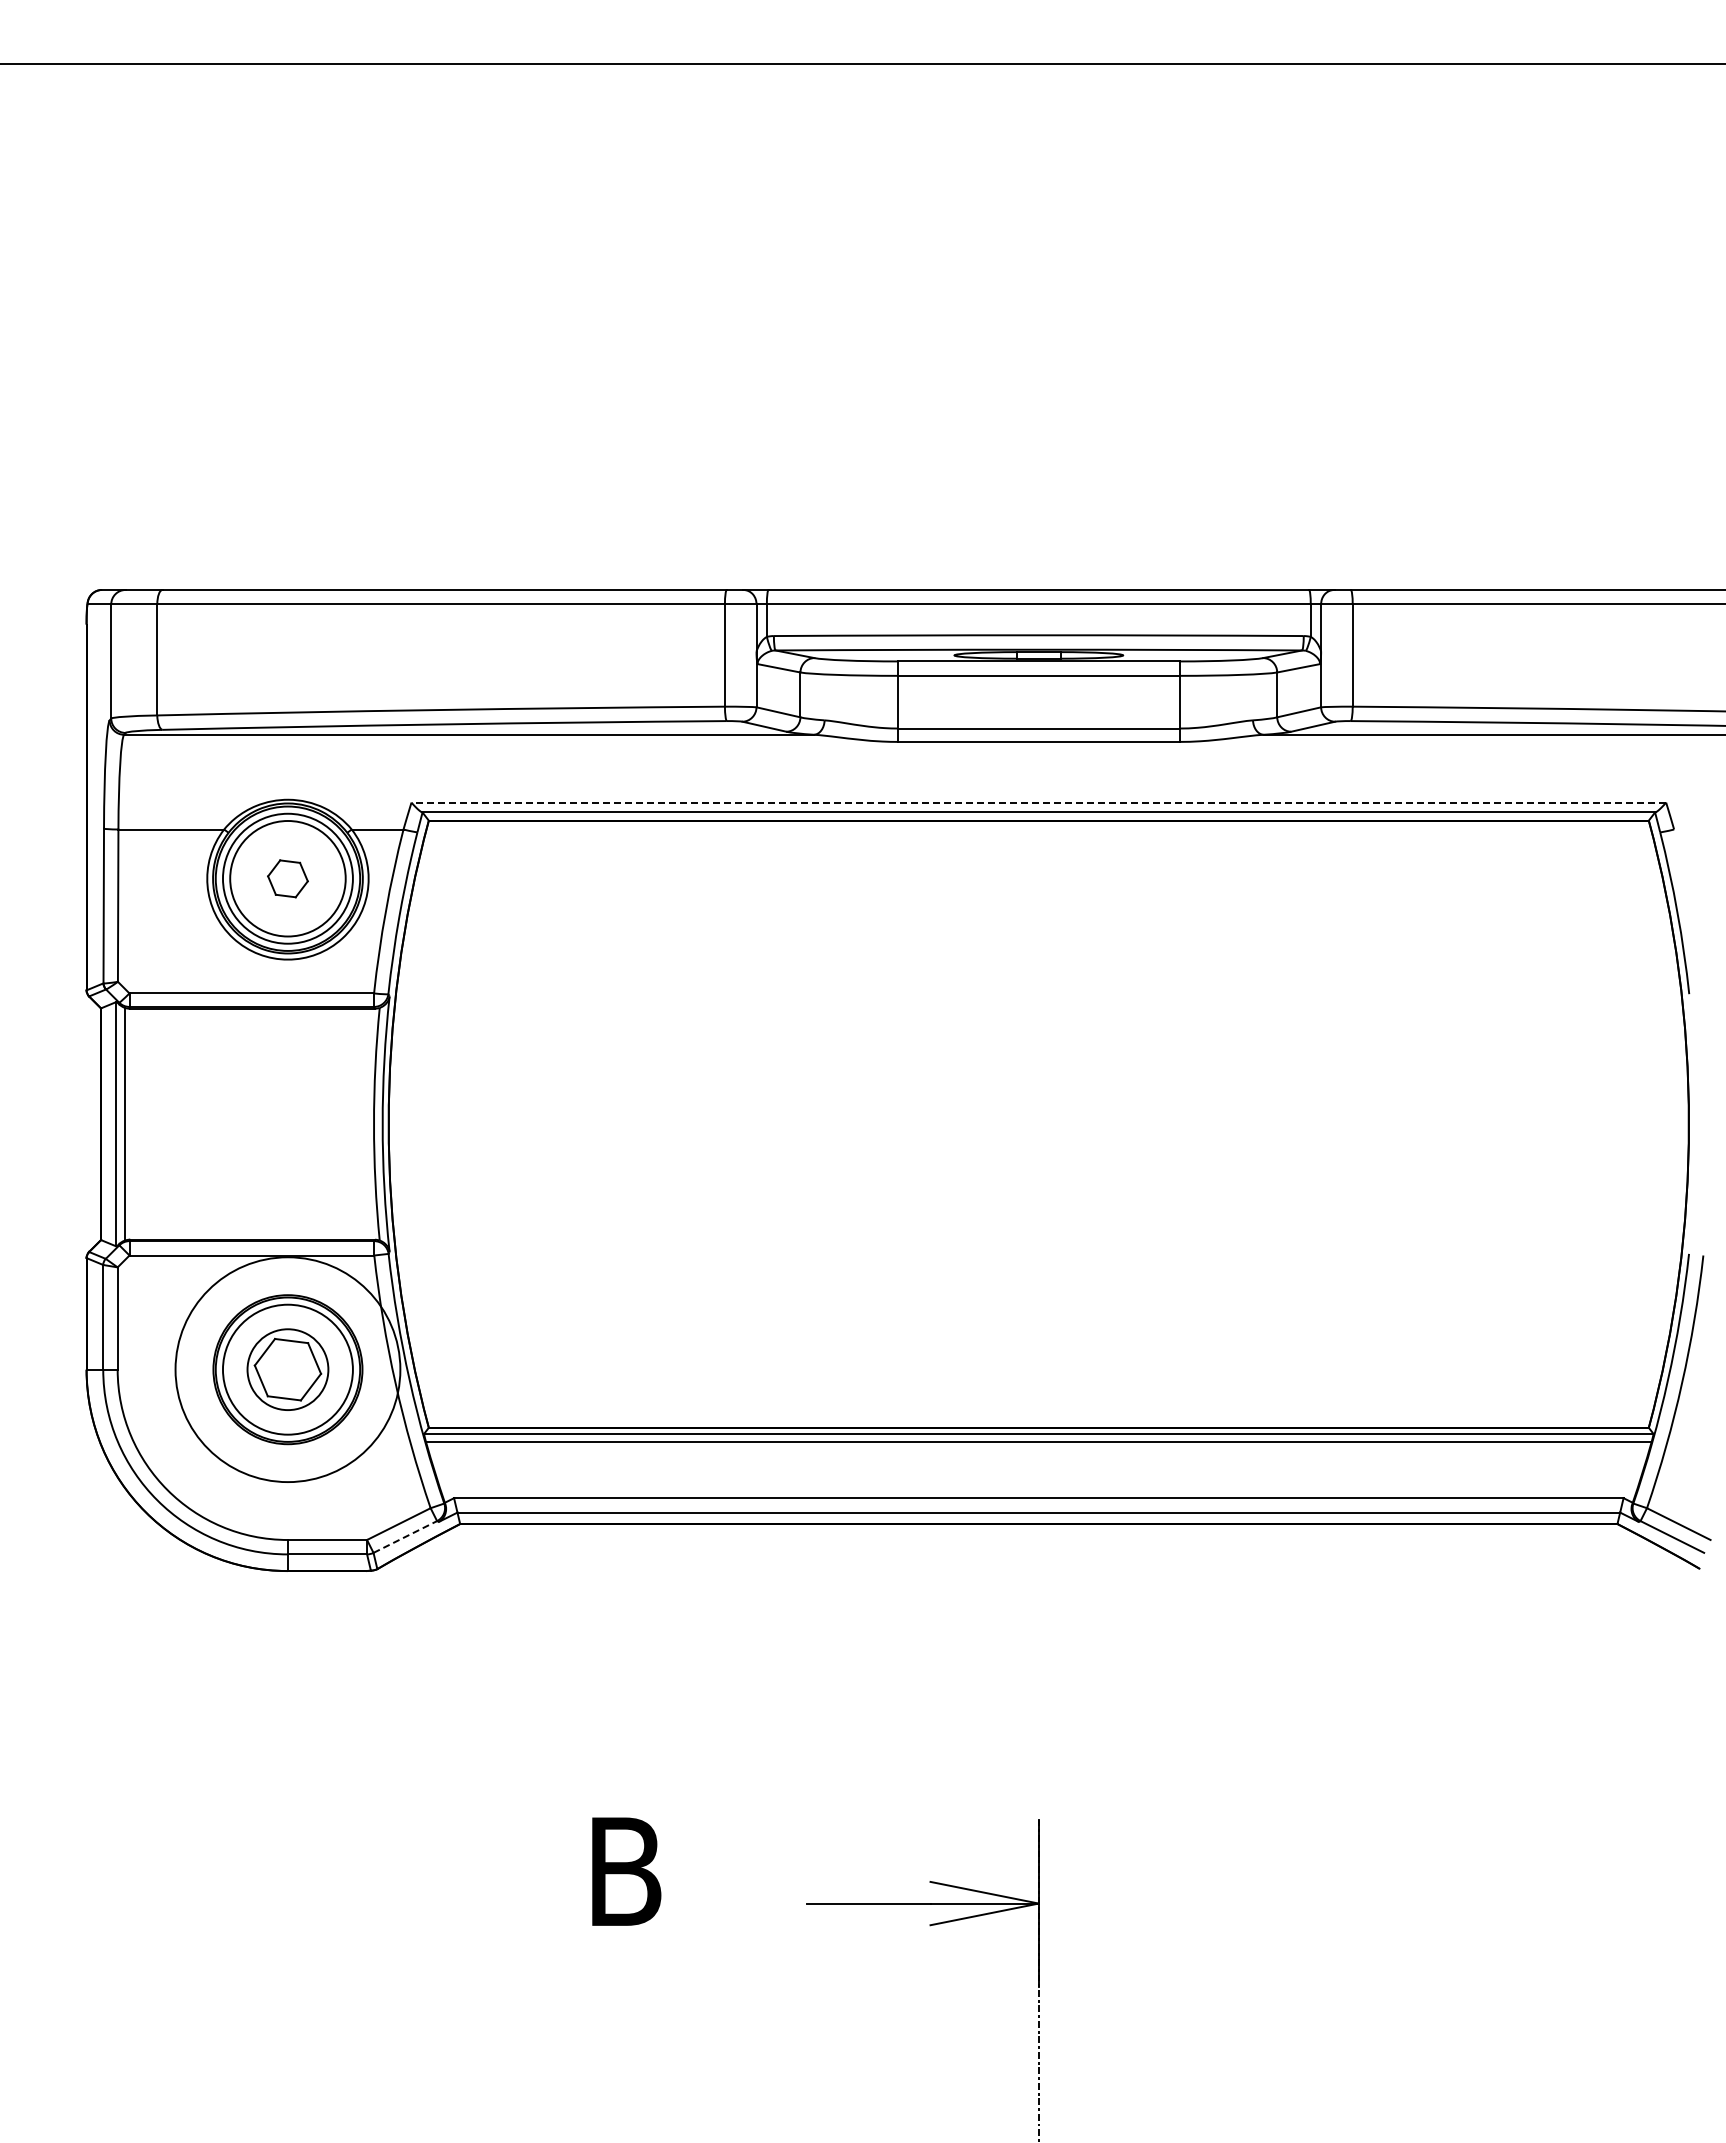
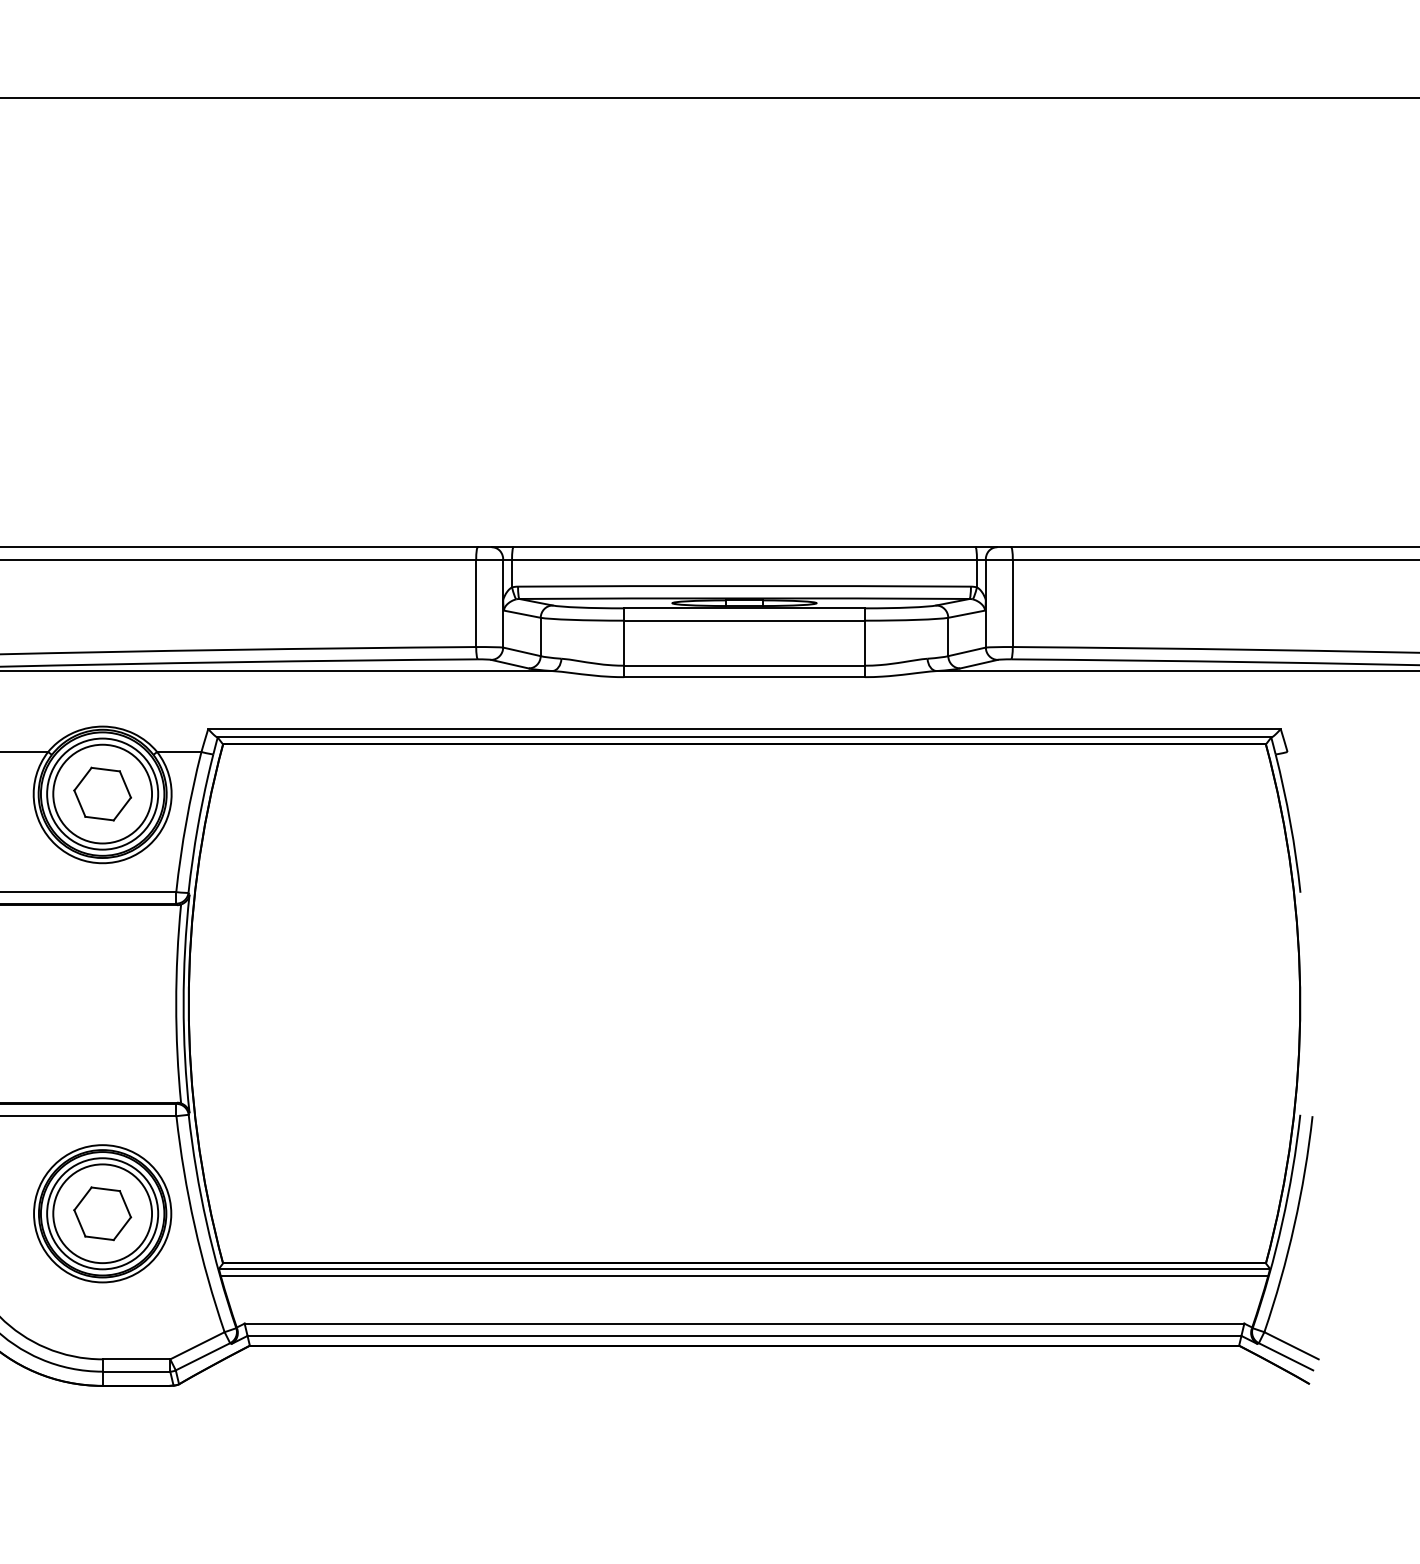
line: (1038, 802) -> (744, 728), dashed -> solid
part: (287, 878) -> (102, 793), size x1.67
circle: (287, 1369) -> (102, 1213), size x0.71
circle: (287, 1369) -> (102, 1213), size x1.43
line: (405, 1537) -> (203, 1357), dashed -> solid

